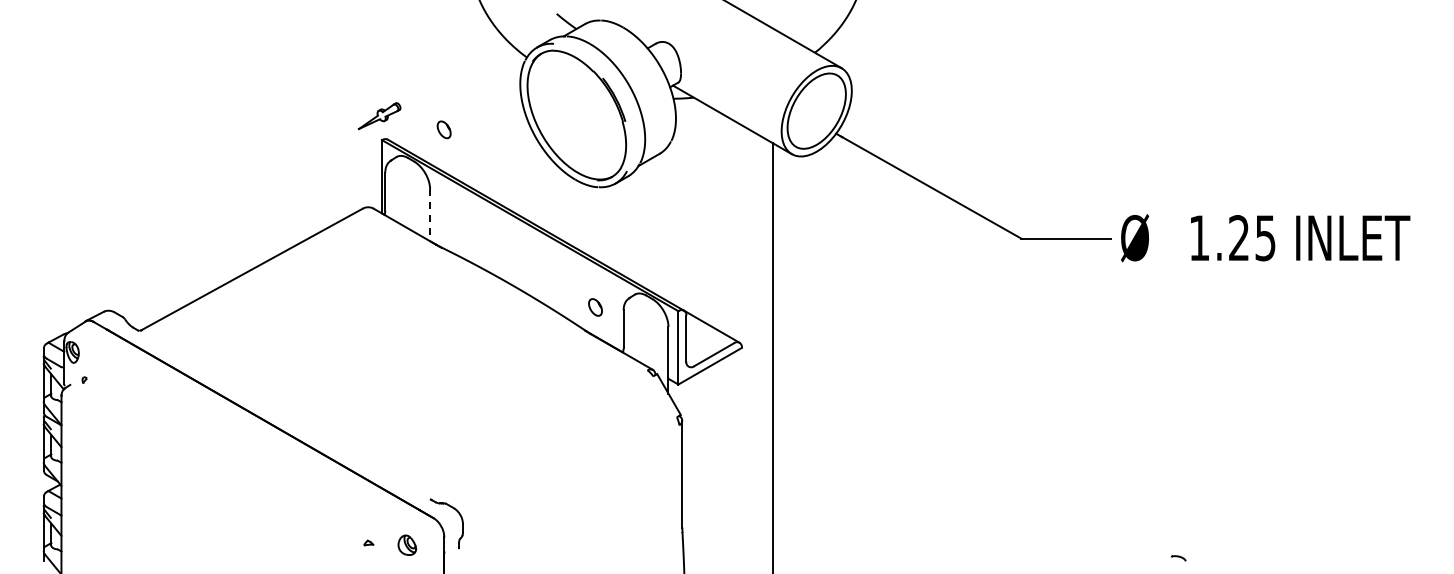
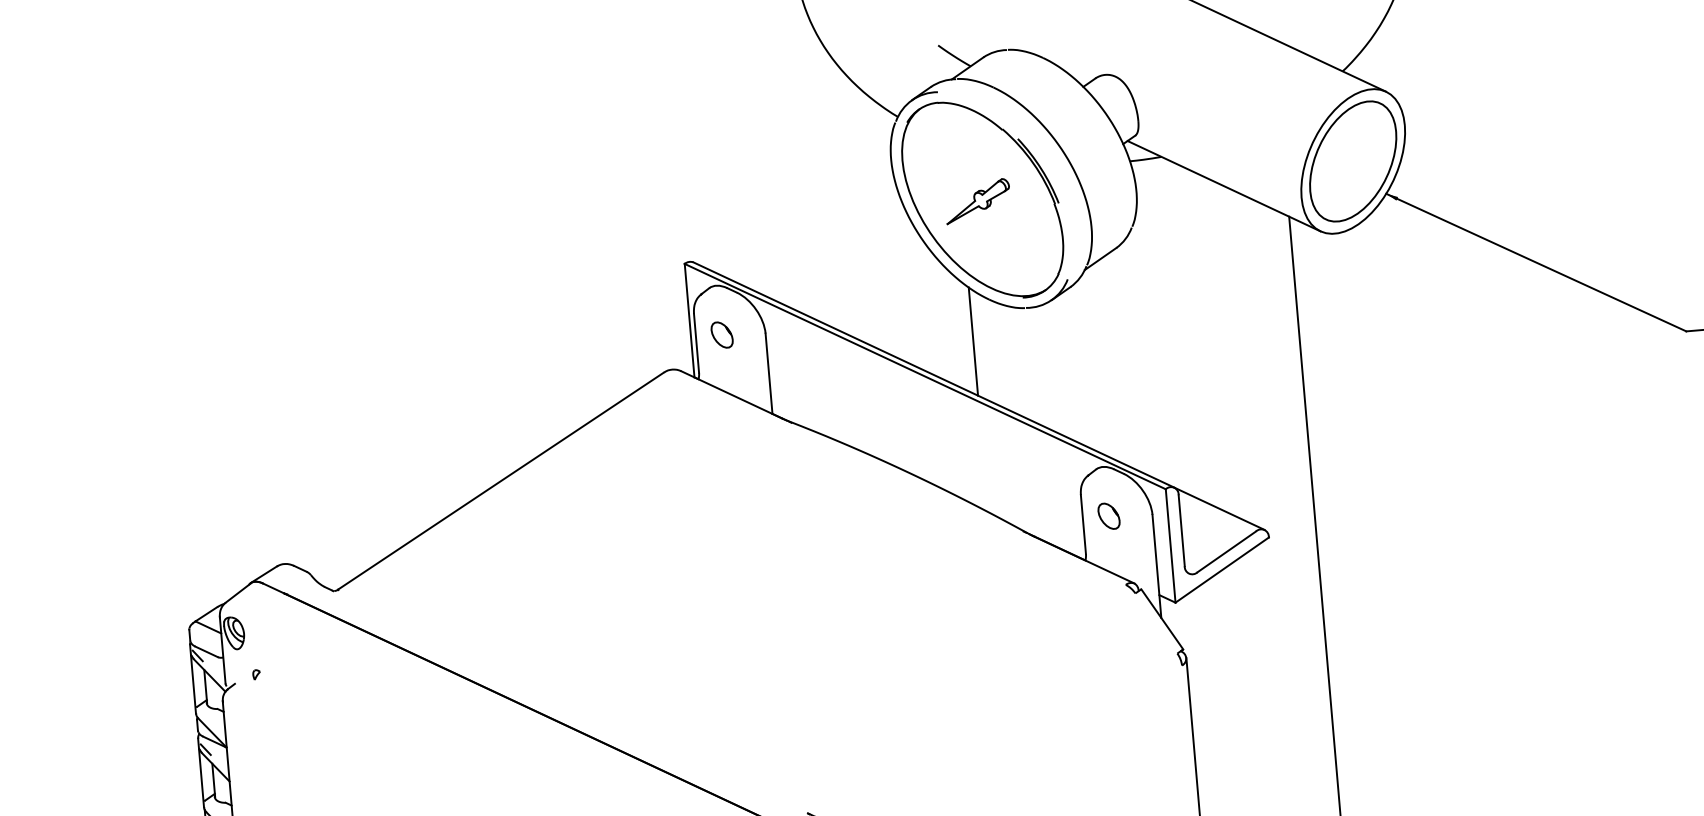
part: (379, 116) -> (977, 201), moved
part: (443, 129) -> (721, 334), moved
line: (563, 205) -> (974, 340), added
line: (430, 215) -> (769, 374), dashed -> solid
part: (595, 307) -> (1109, 516), moved

